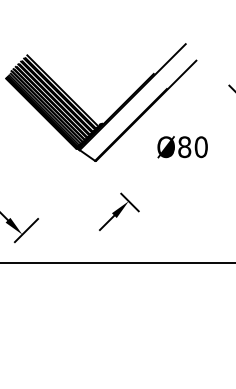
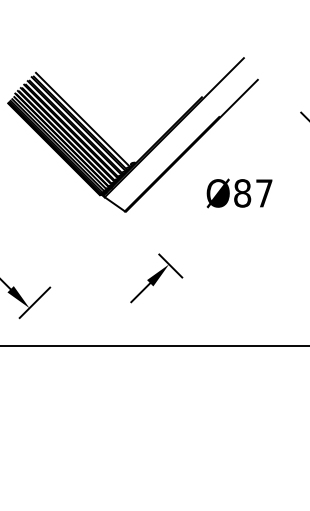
text: (200, 147) -> (263, 193), Ø80 -> Ø87

